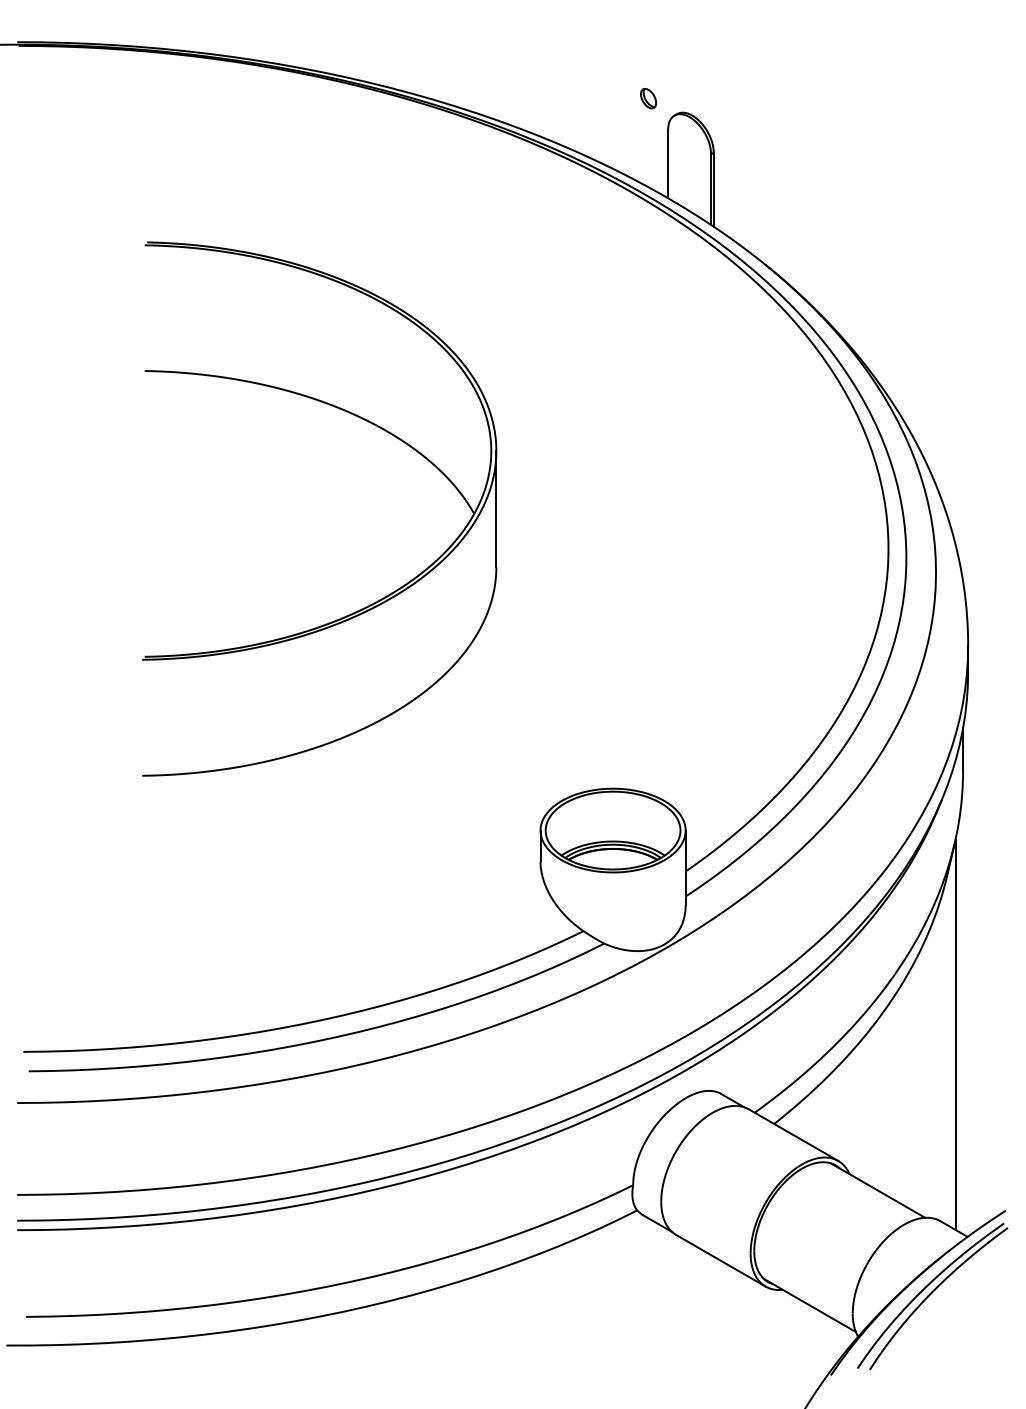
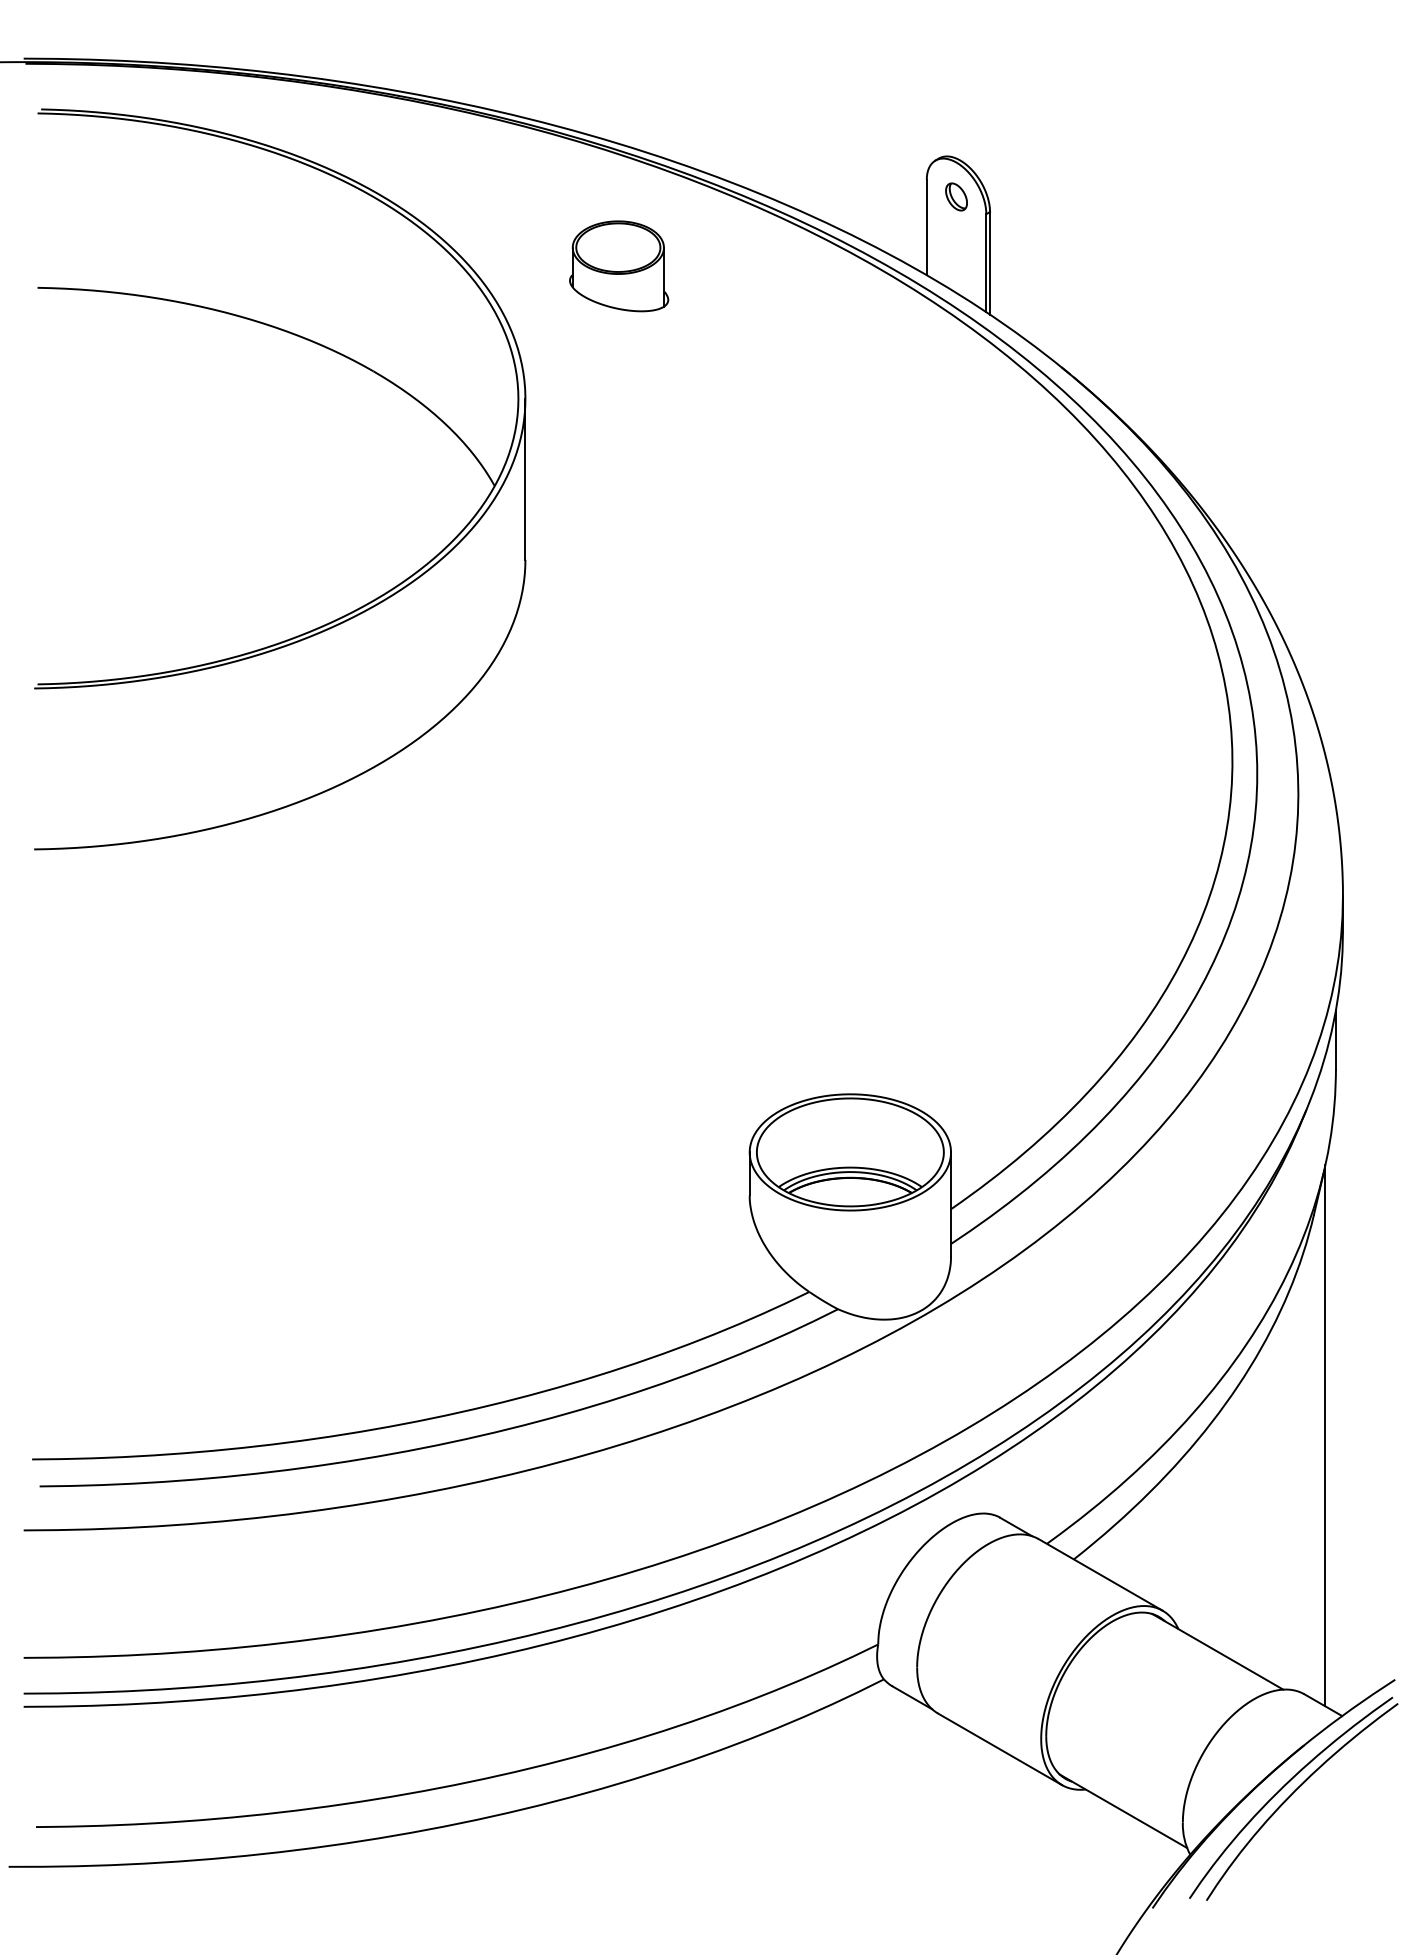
part: (648, 98) -> (956, 196), moved
part: (446, 192) -> (619, 266), added
part: (360, 418) -> (336, 353), moved

